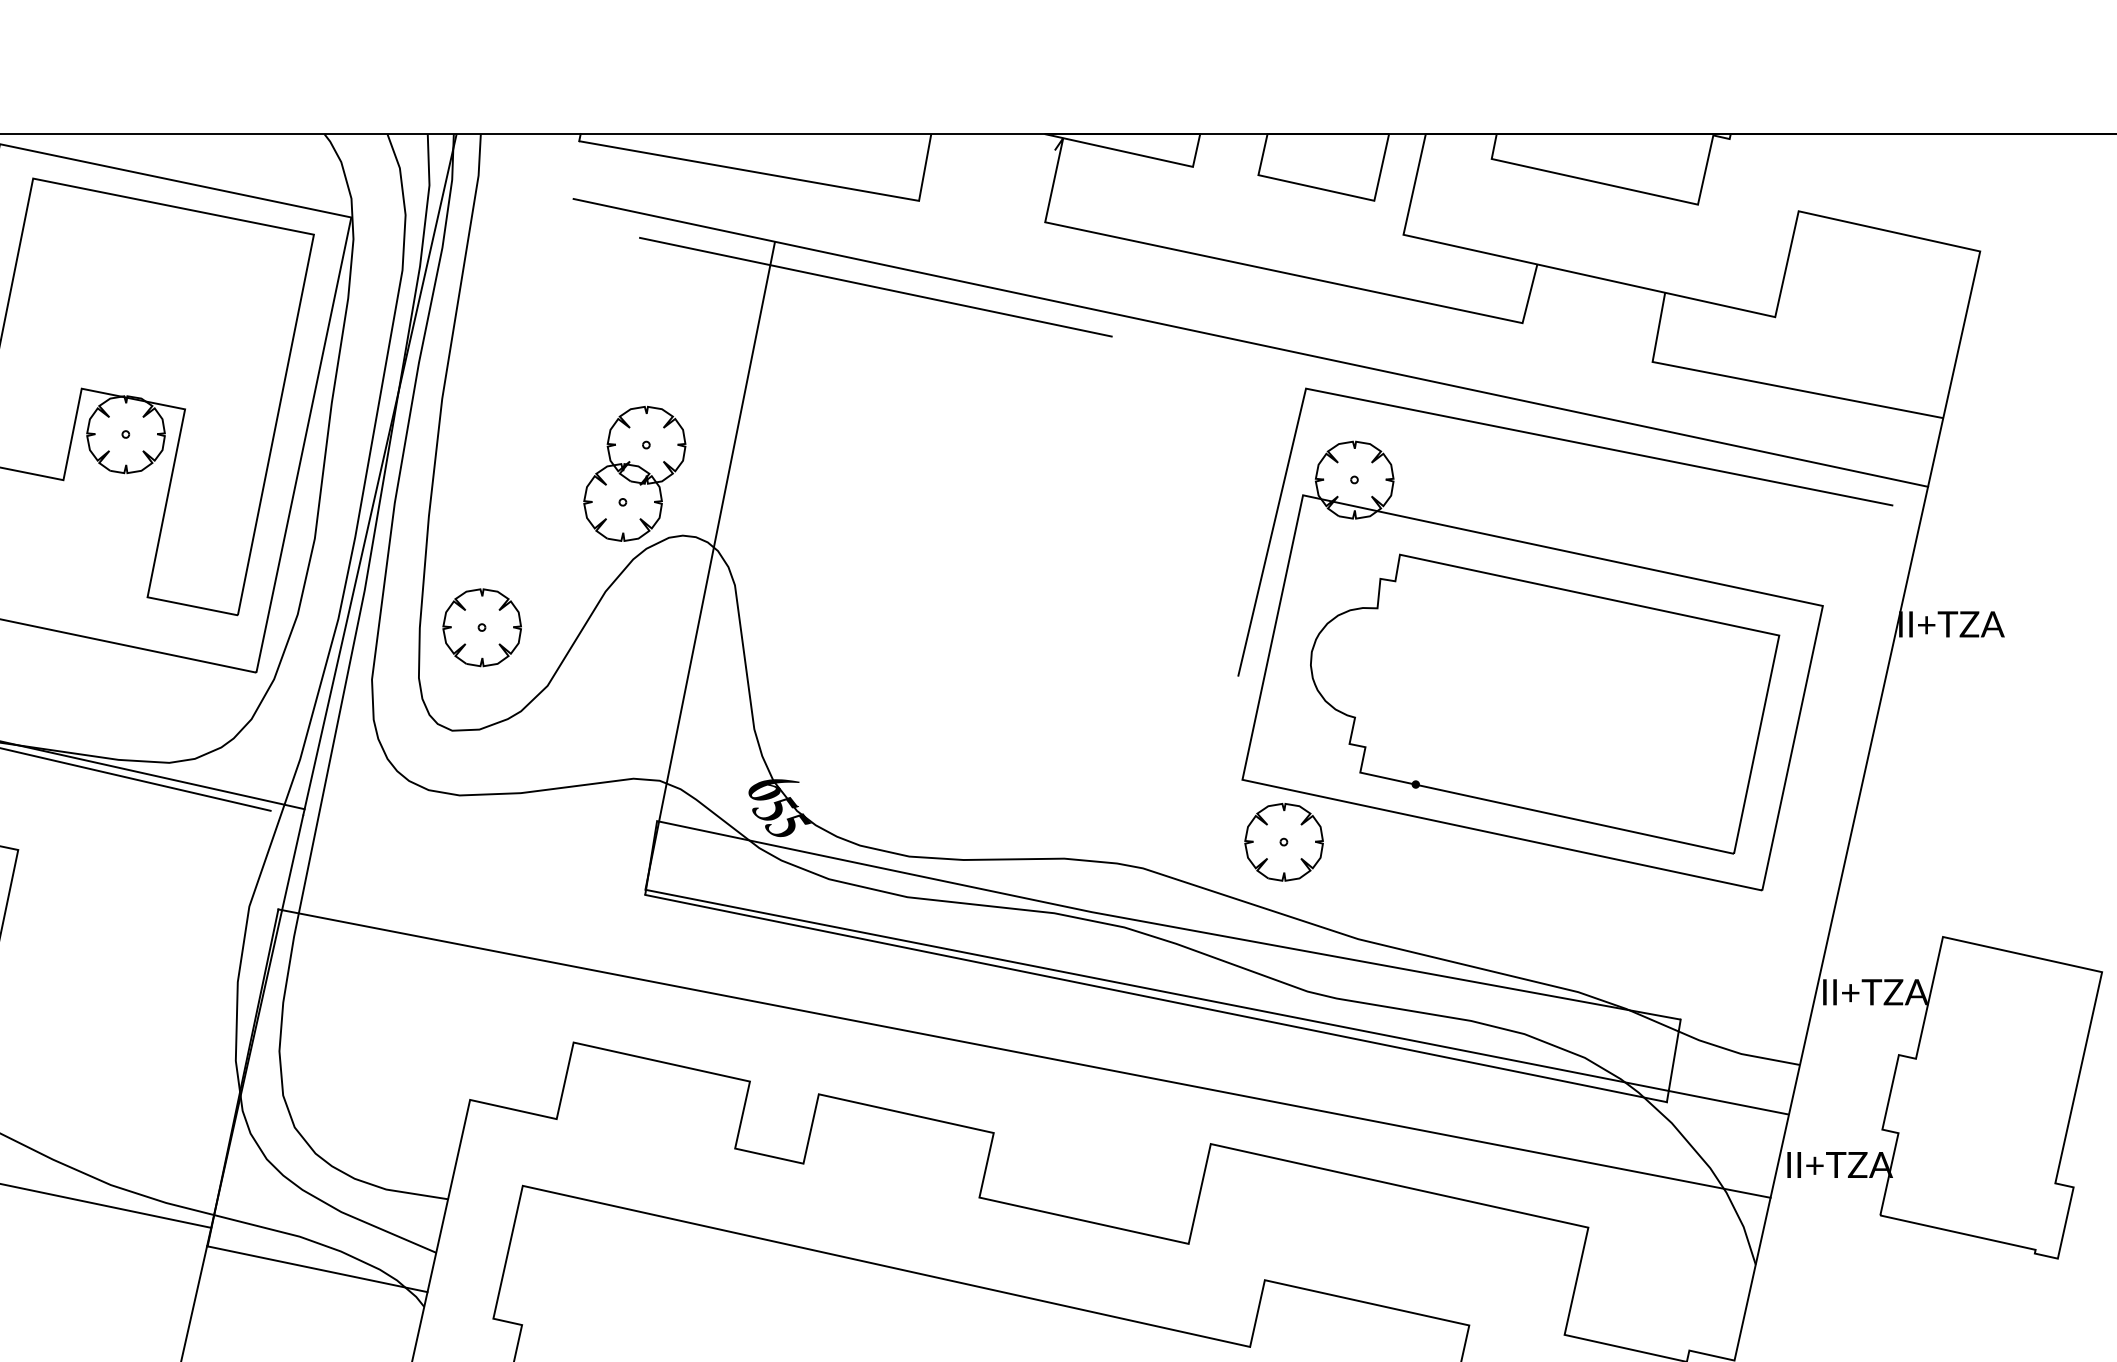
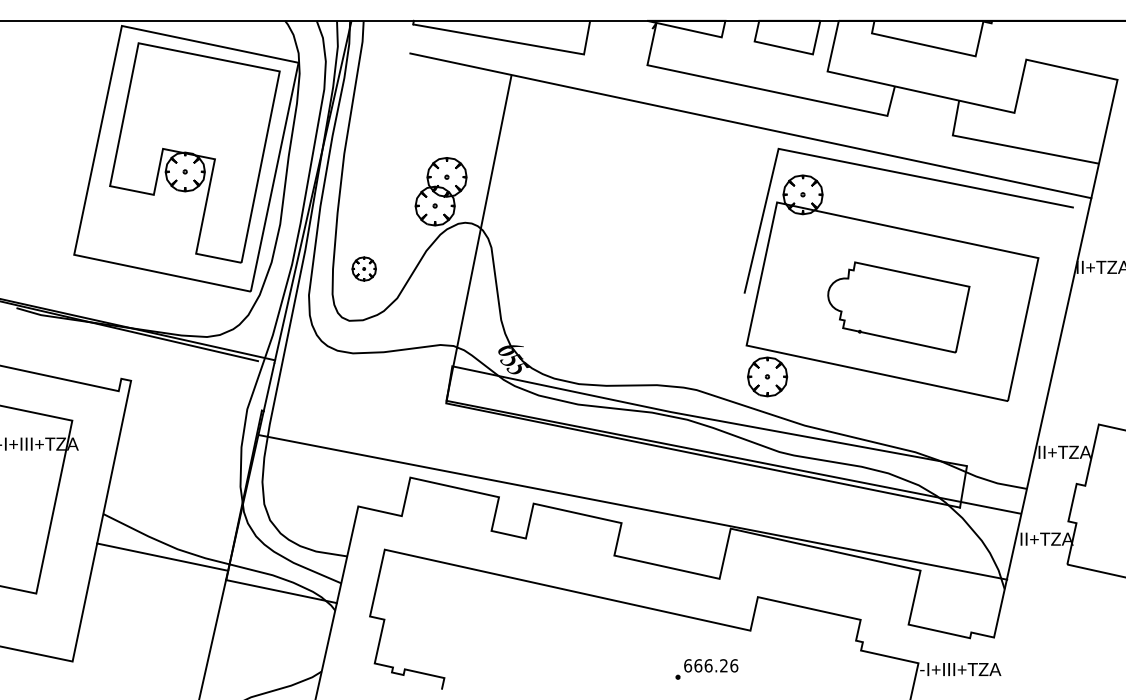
line: (874, 286) -> (561, 97), removed
part: (480, 626) -> (363, 268), size x0.6
part: (1544, 704) -> (898, 307), size x0.6
line: (1025, 1054) -> (632, 507), moved

